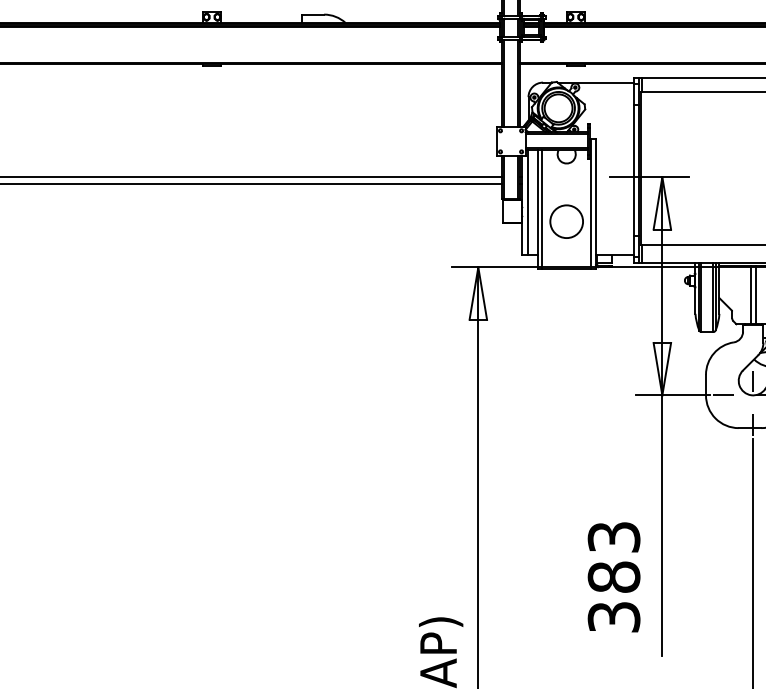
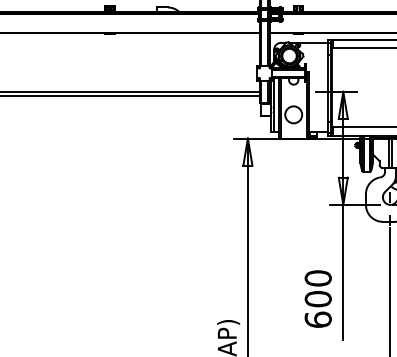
text: (612, 575) -> (317, 298), 383 -> 600

